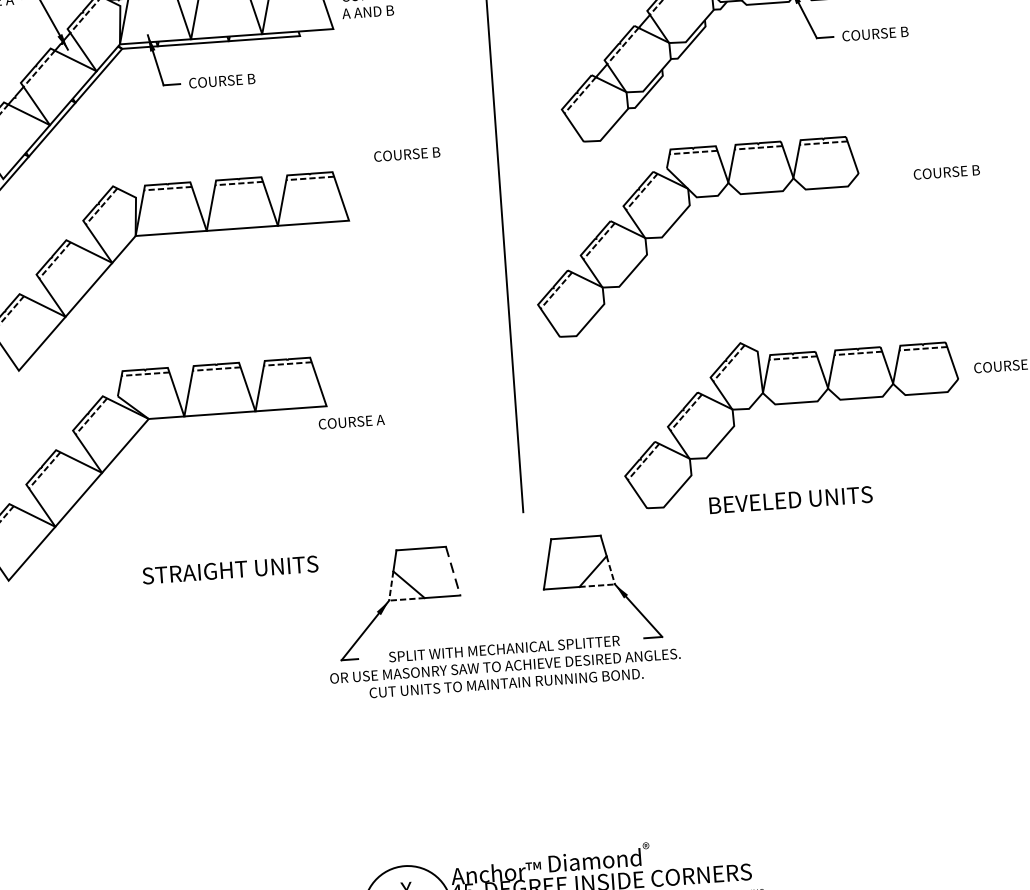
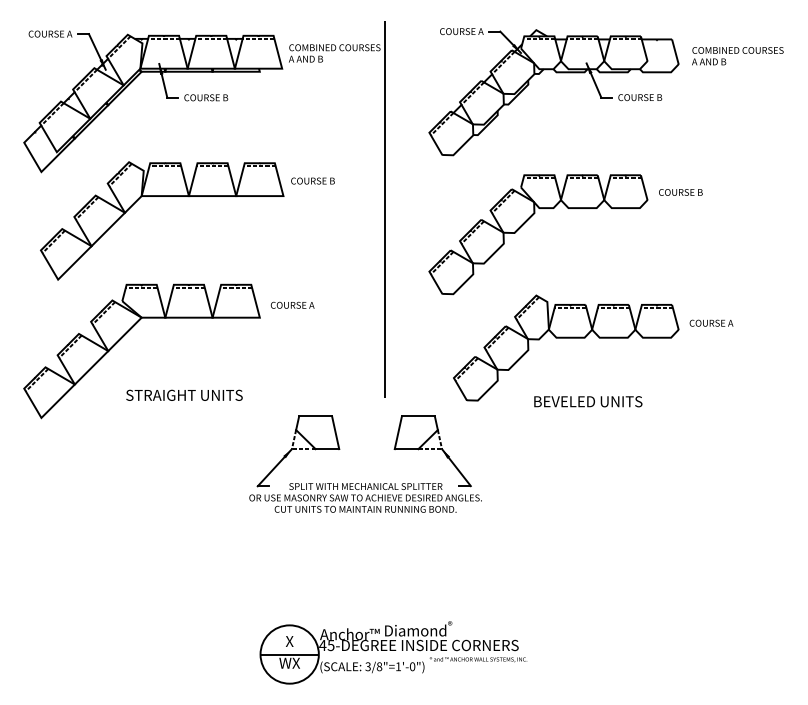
text: (406, 153) -> (312, 180), moved
part: (678, 220) -> (526, 222), moved
text: (351, 420) -> (292, 304), moved
text: (791, 499) -> (588, 401), moved
text: (230, 568) -> (184, 394), moved
line: (452, 570) -> (335, 432), dashed -> solid

